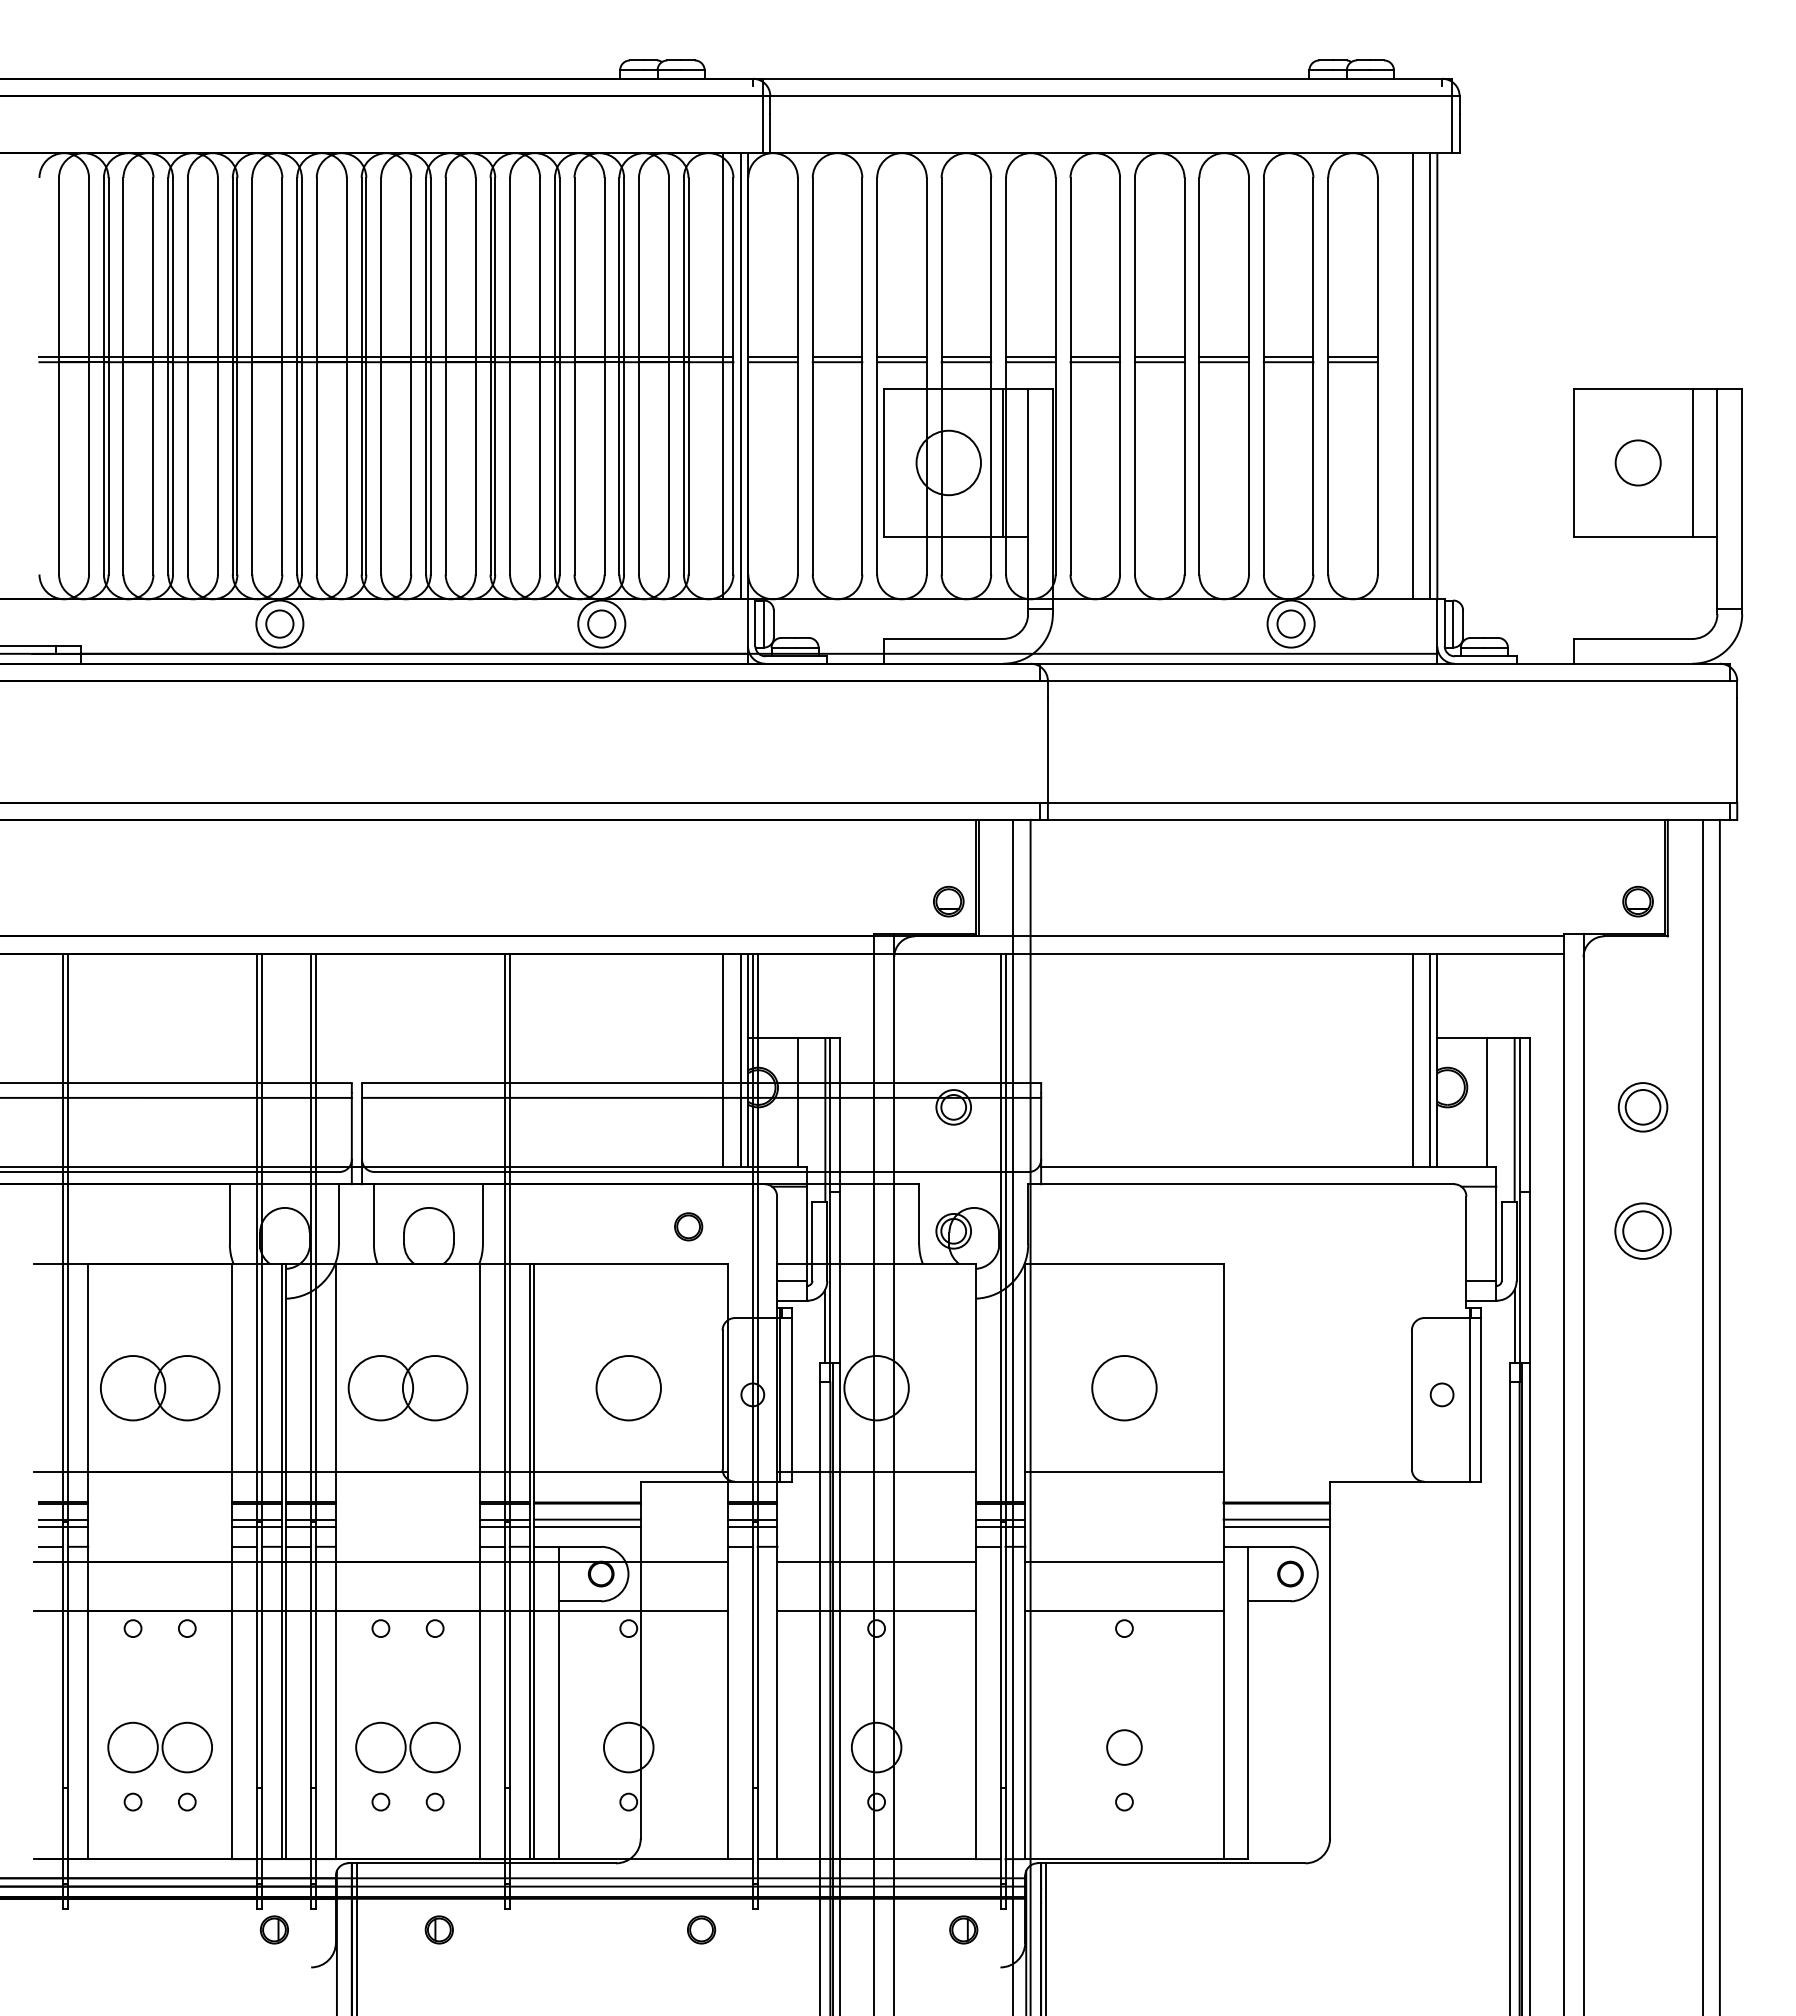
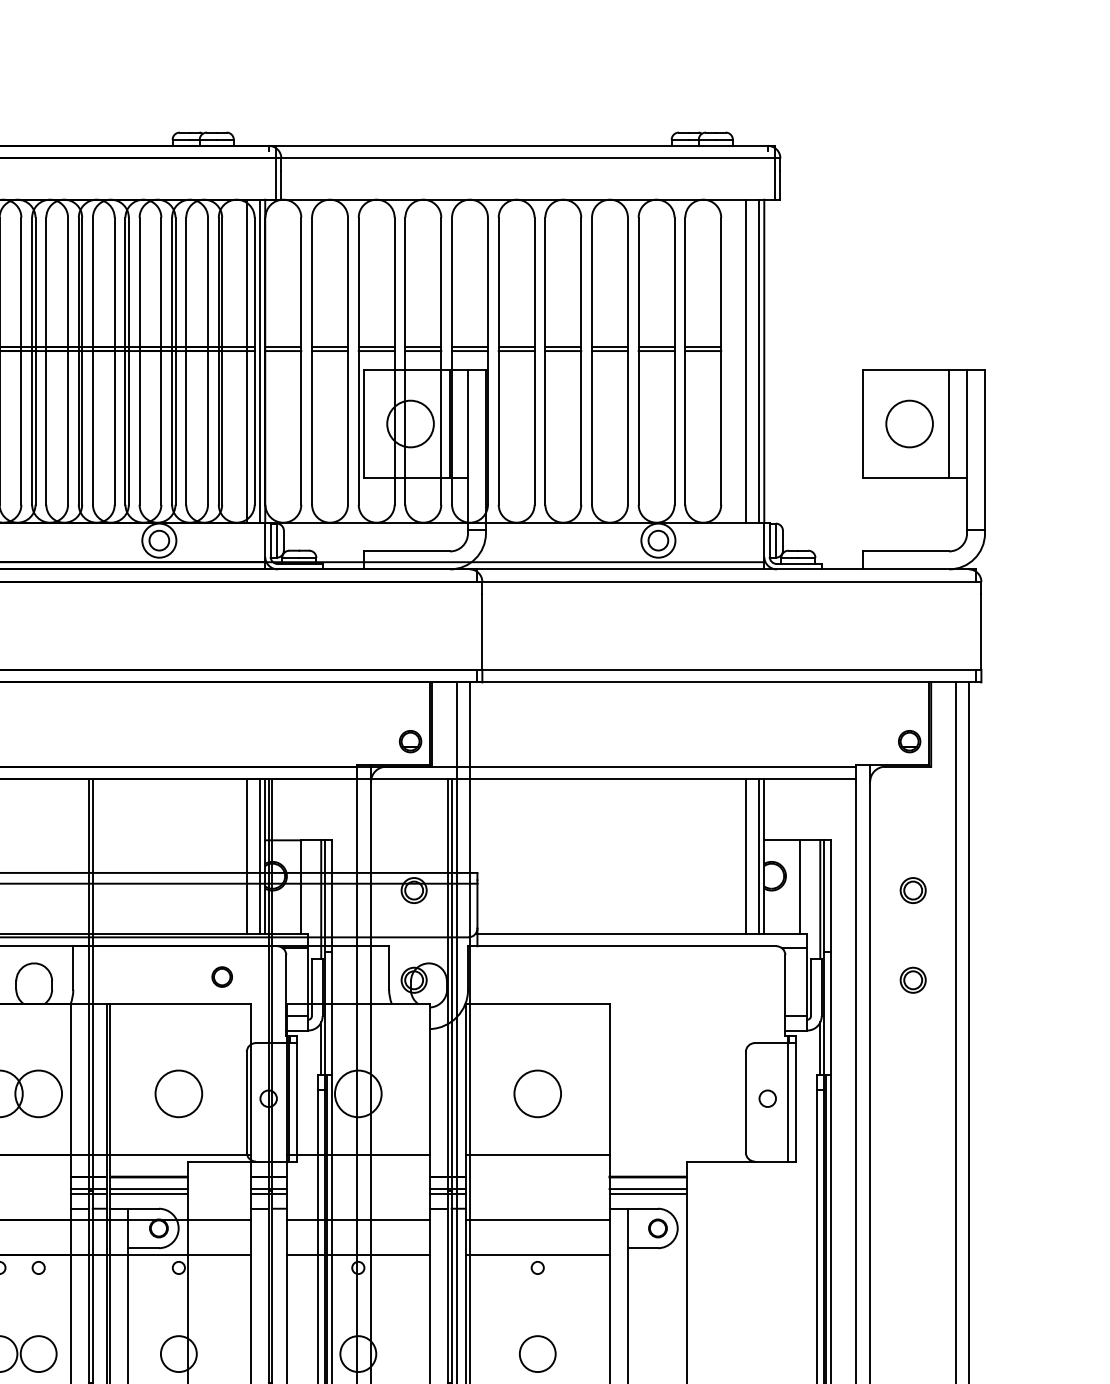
circle: (1638, 462) -> (909, 423), size x1.43
part: (1642, 1107) -> (912, 890), size x0.71
part: (1642, 1231) -> (912, 980), size x0.62
circle: (1124, 1747) -> (537, 1354), size x1.43

